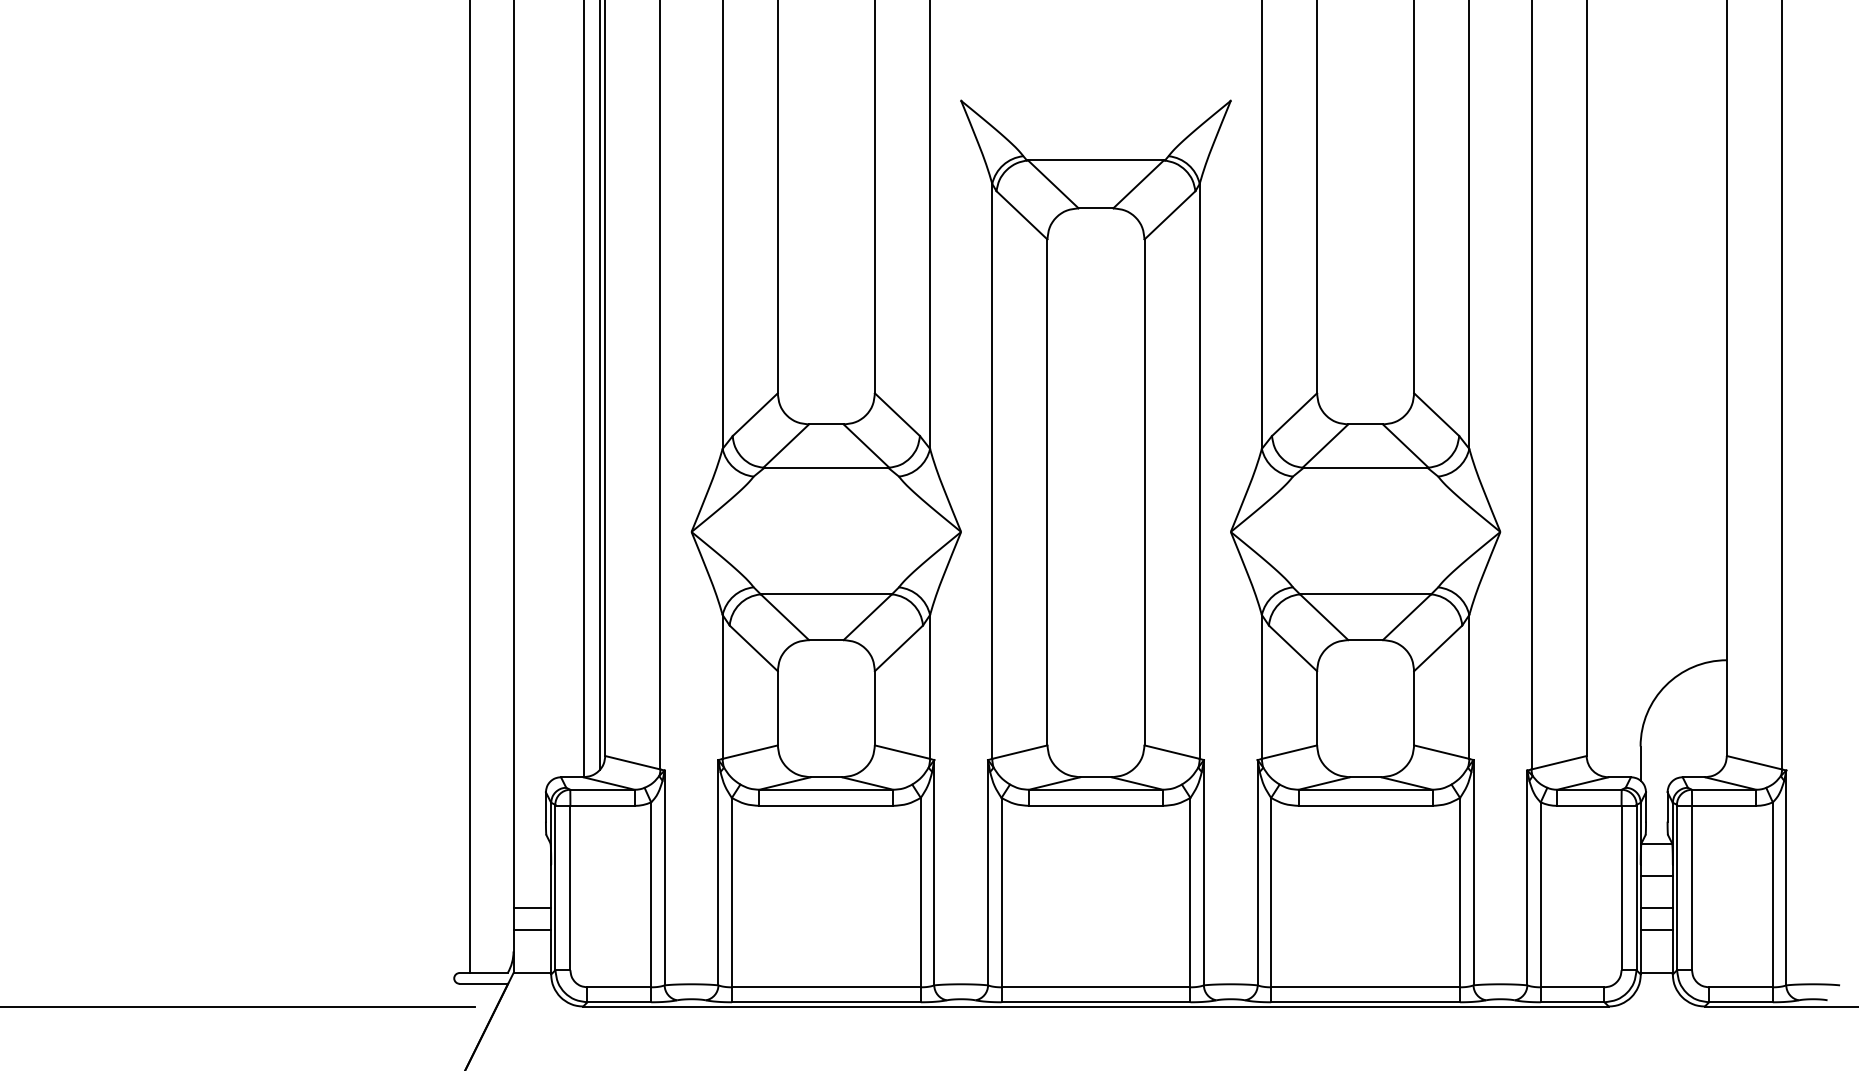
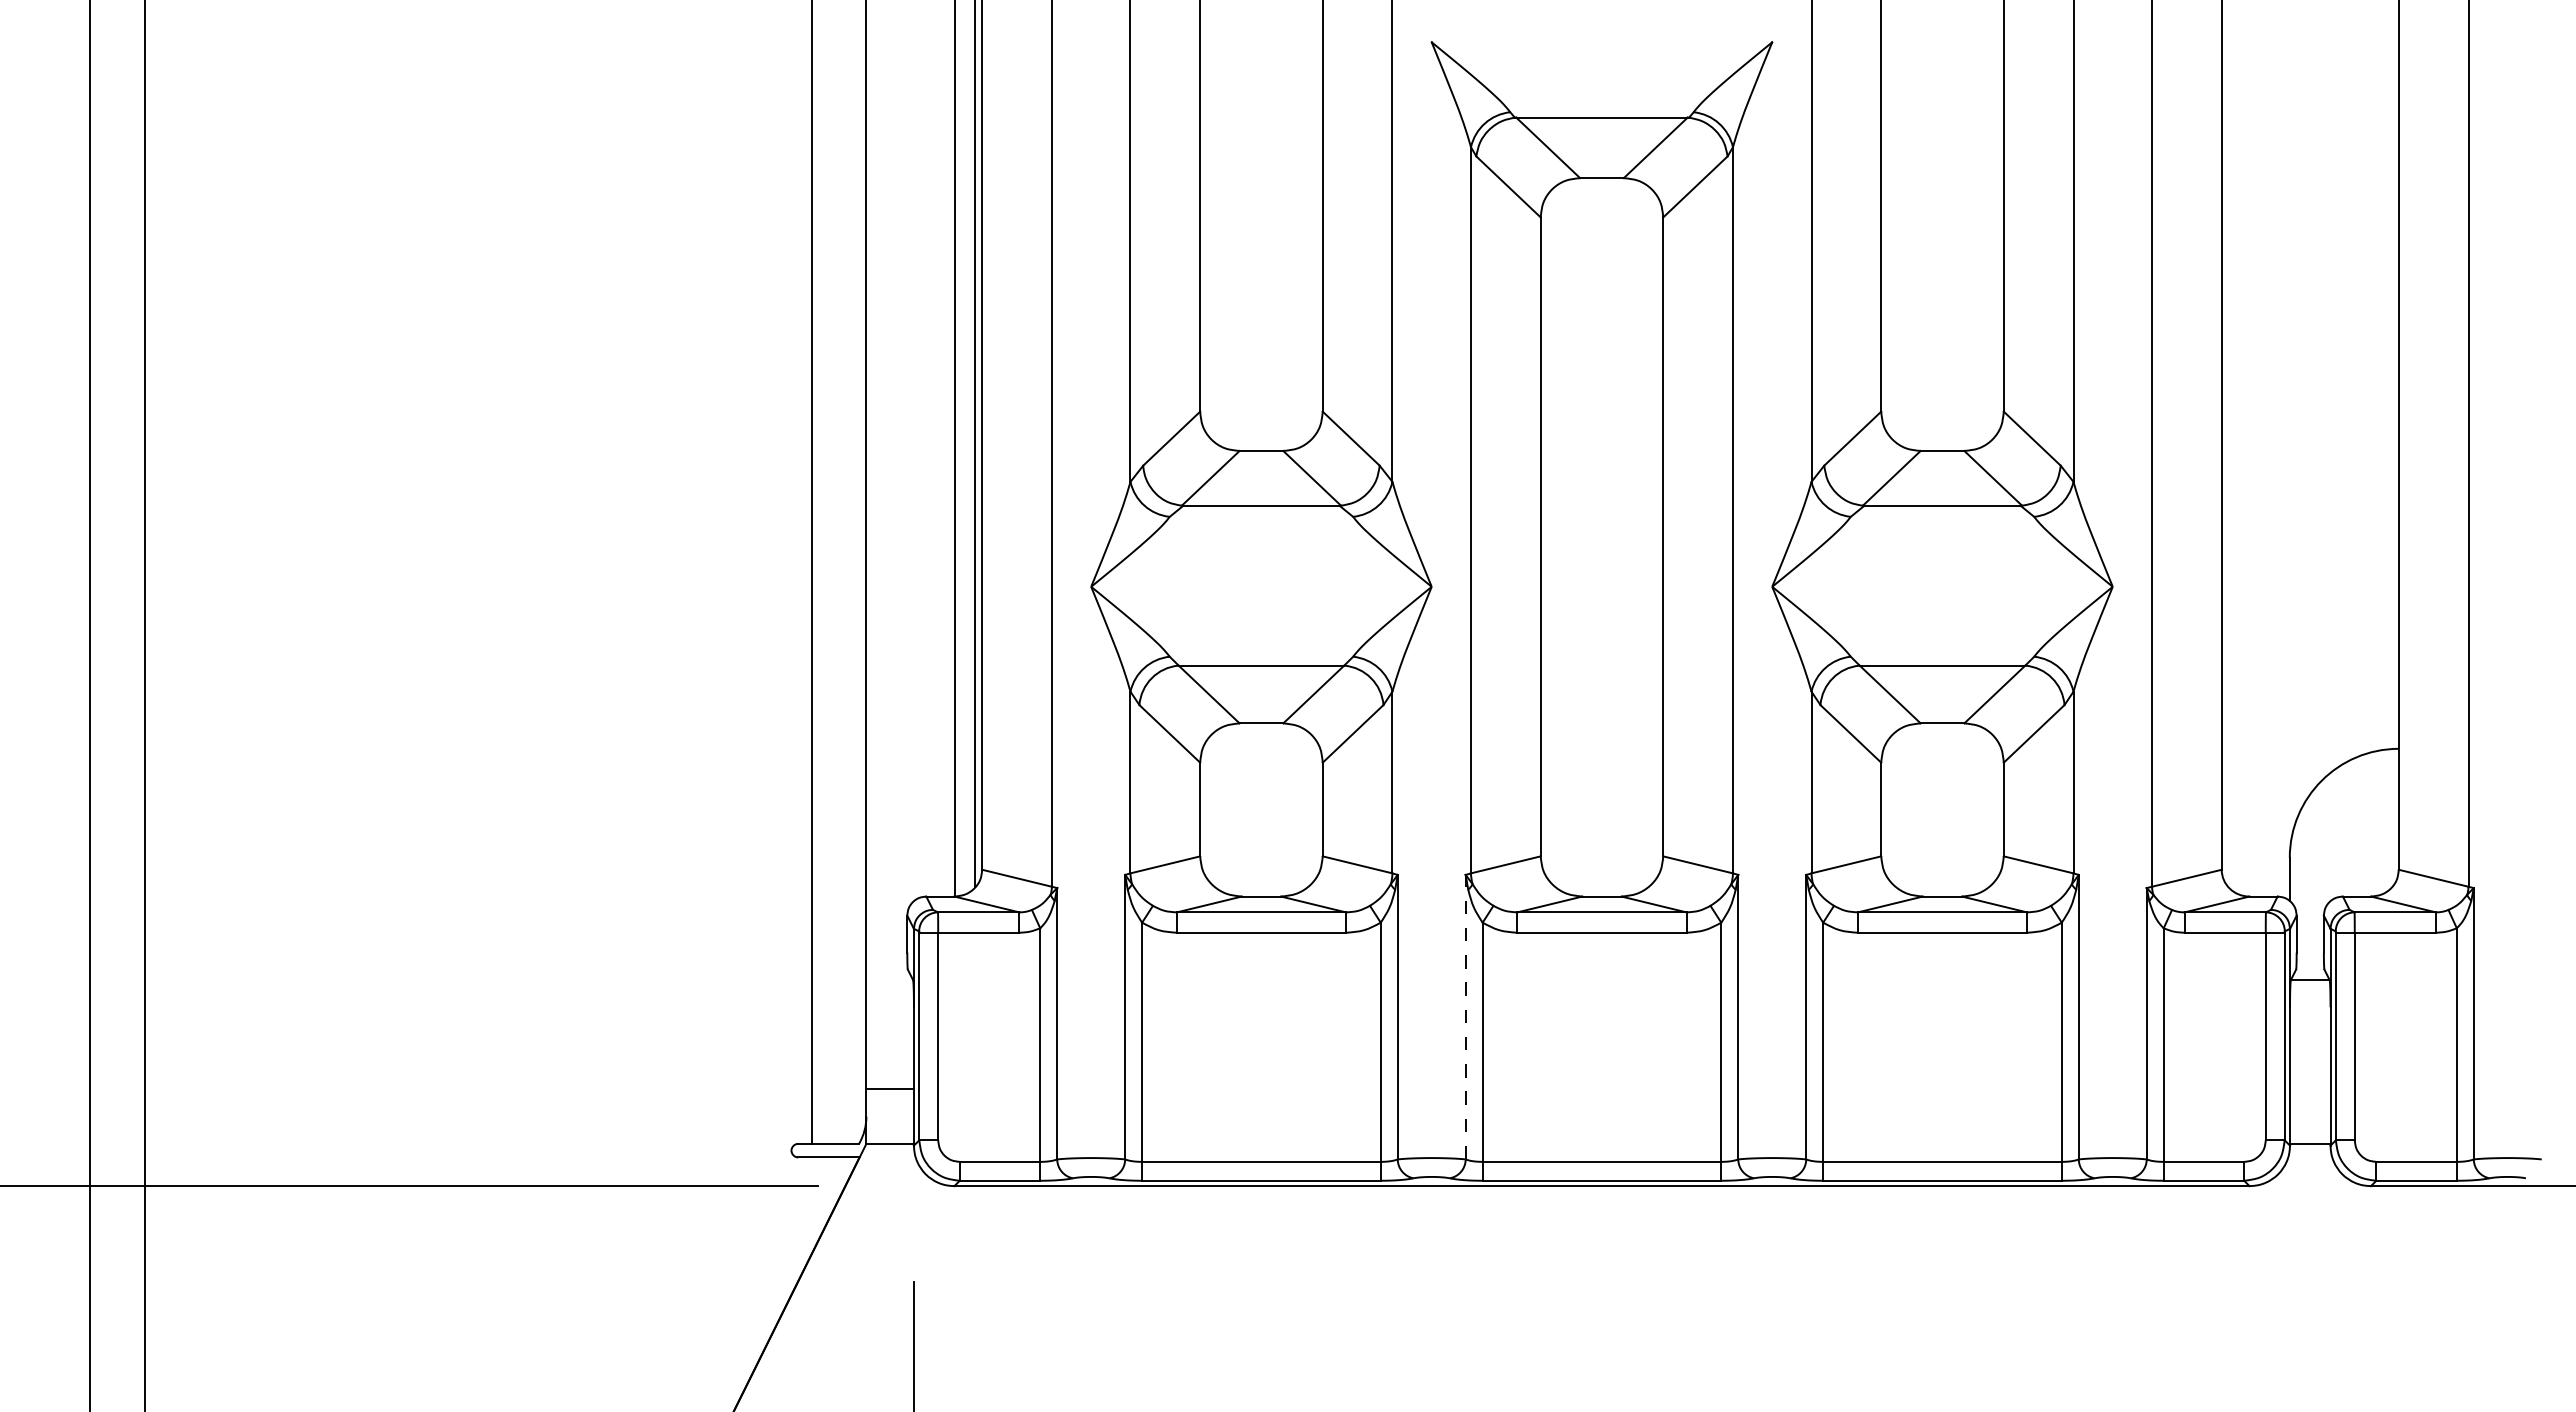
line: (987, 872) -> (1465, 1016), solid -> dashed
line: (1656, 876) -> (2310, 1021), removed
line: (531, 908) -> (889, 1062), removed
line: (1656, 908) -> (2310, 1062), removed
line: (1656, 930) -> (2310, 1089), removed

